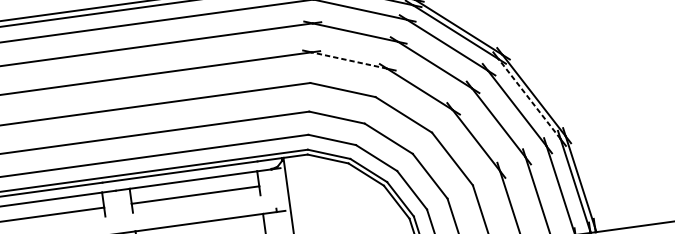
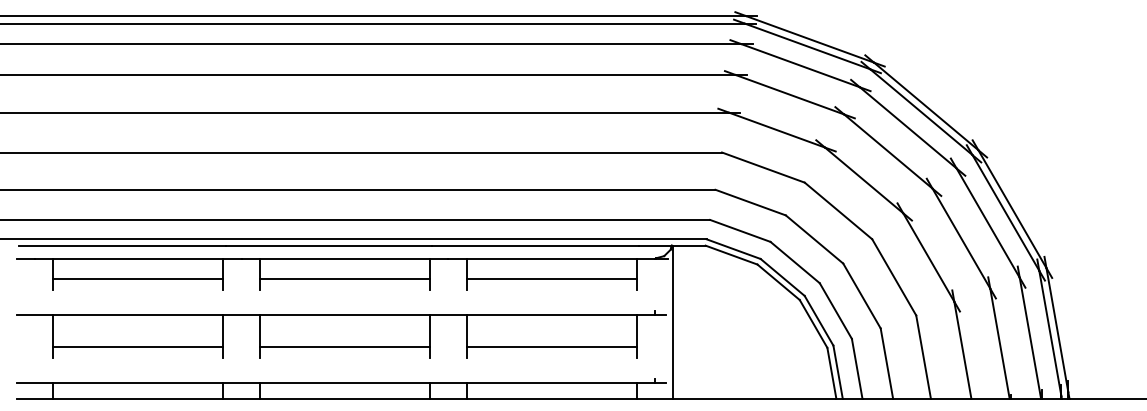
line: (348, 60) -> (776, 129), dashed -> solid
line: (529, 98) -> (1005, 212), dashed -> solid

